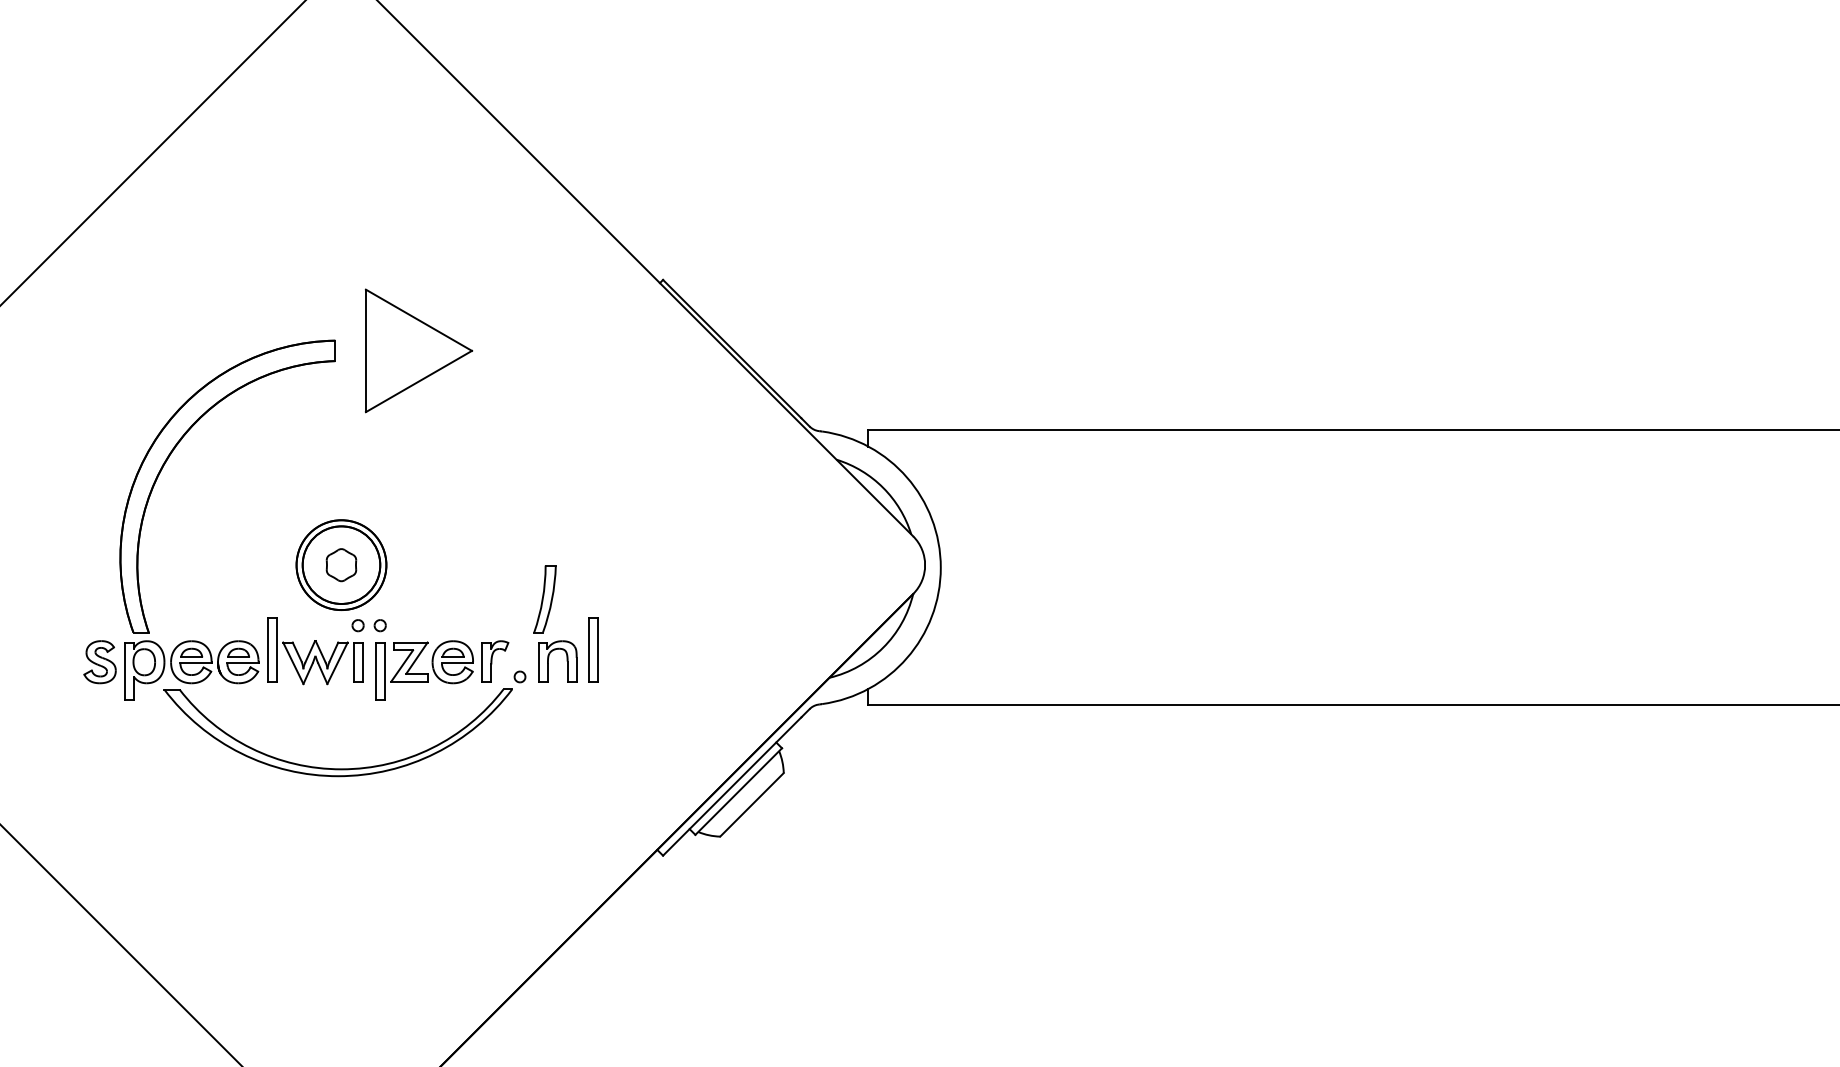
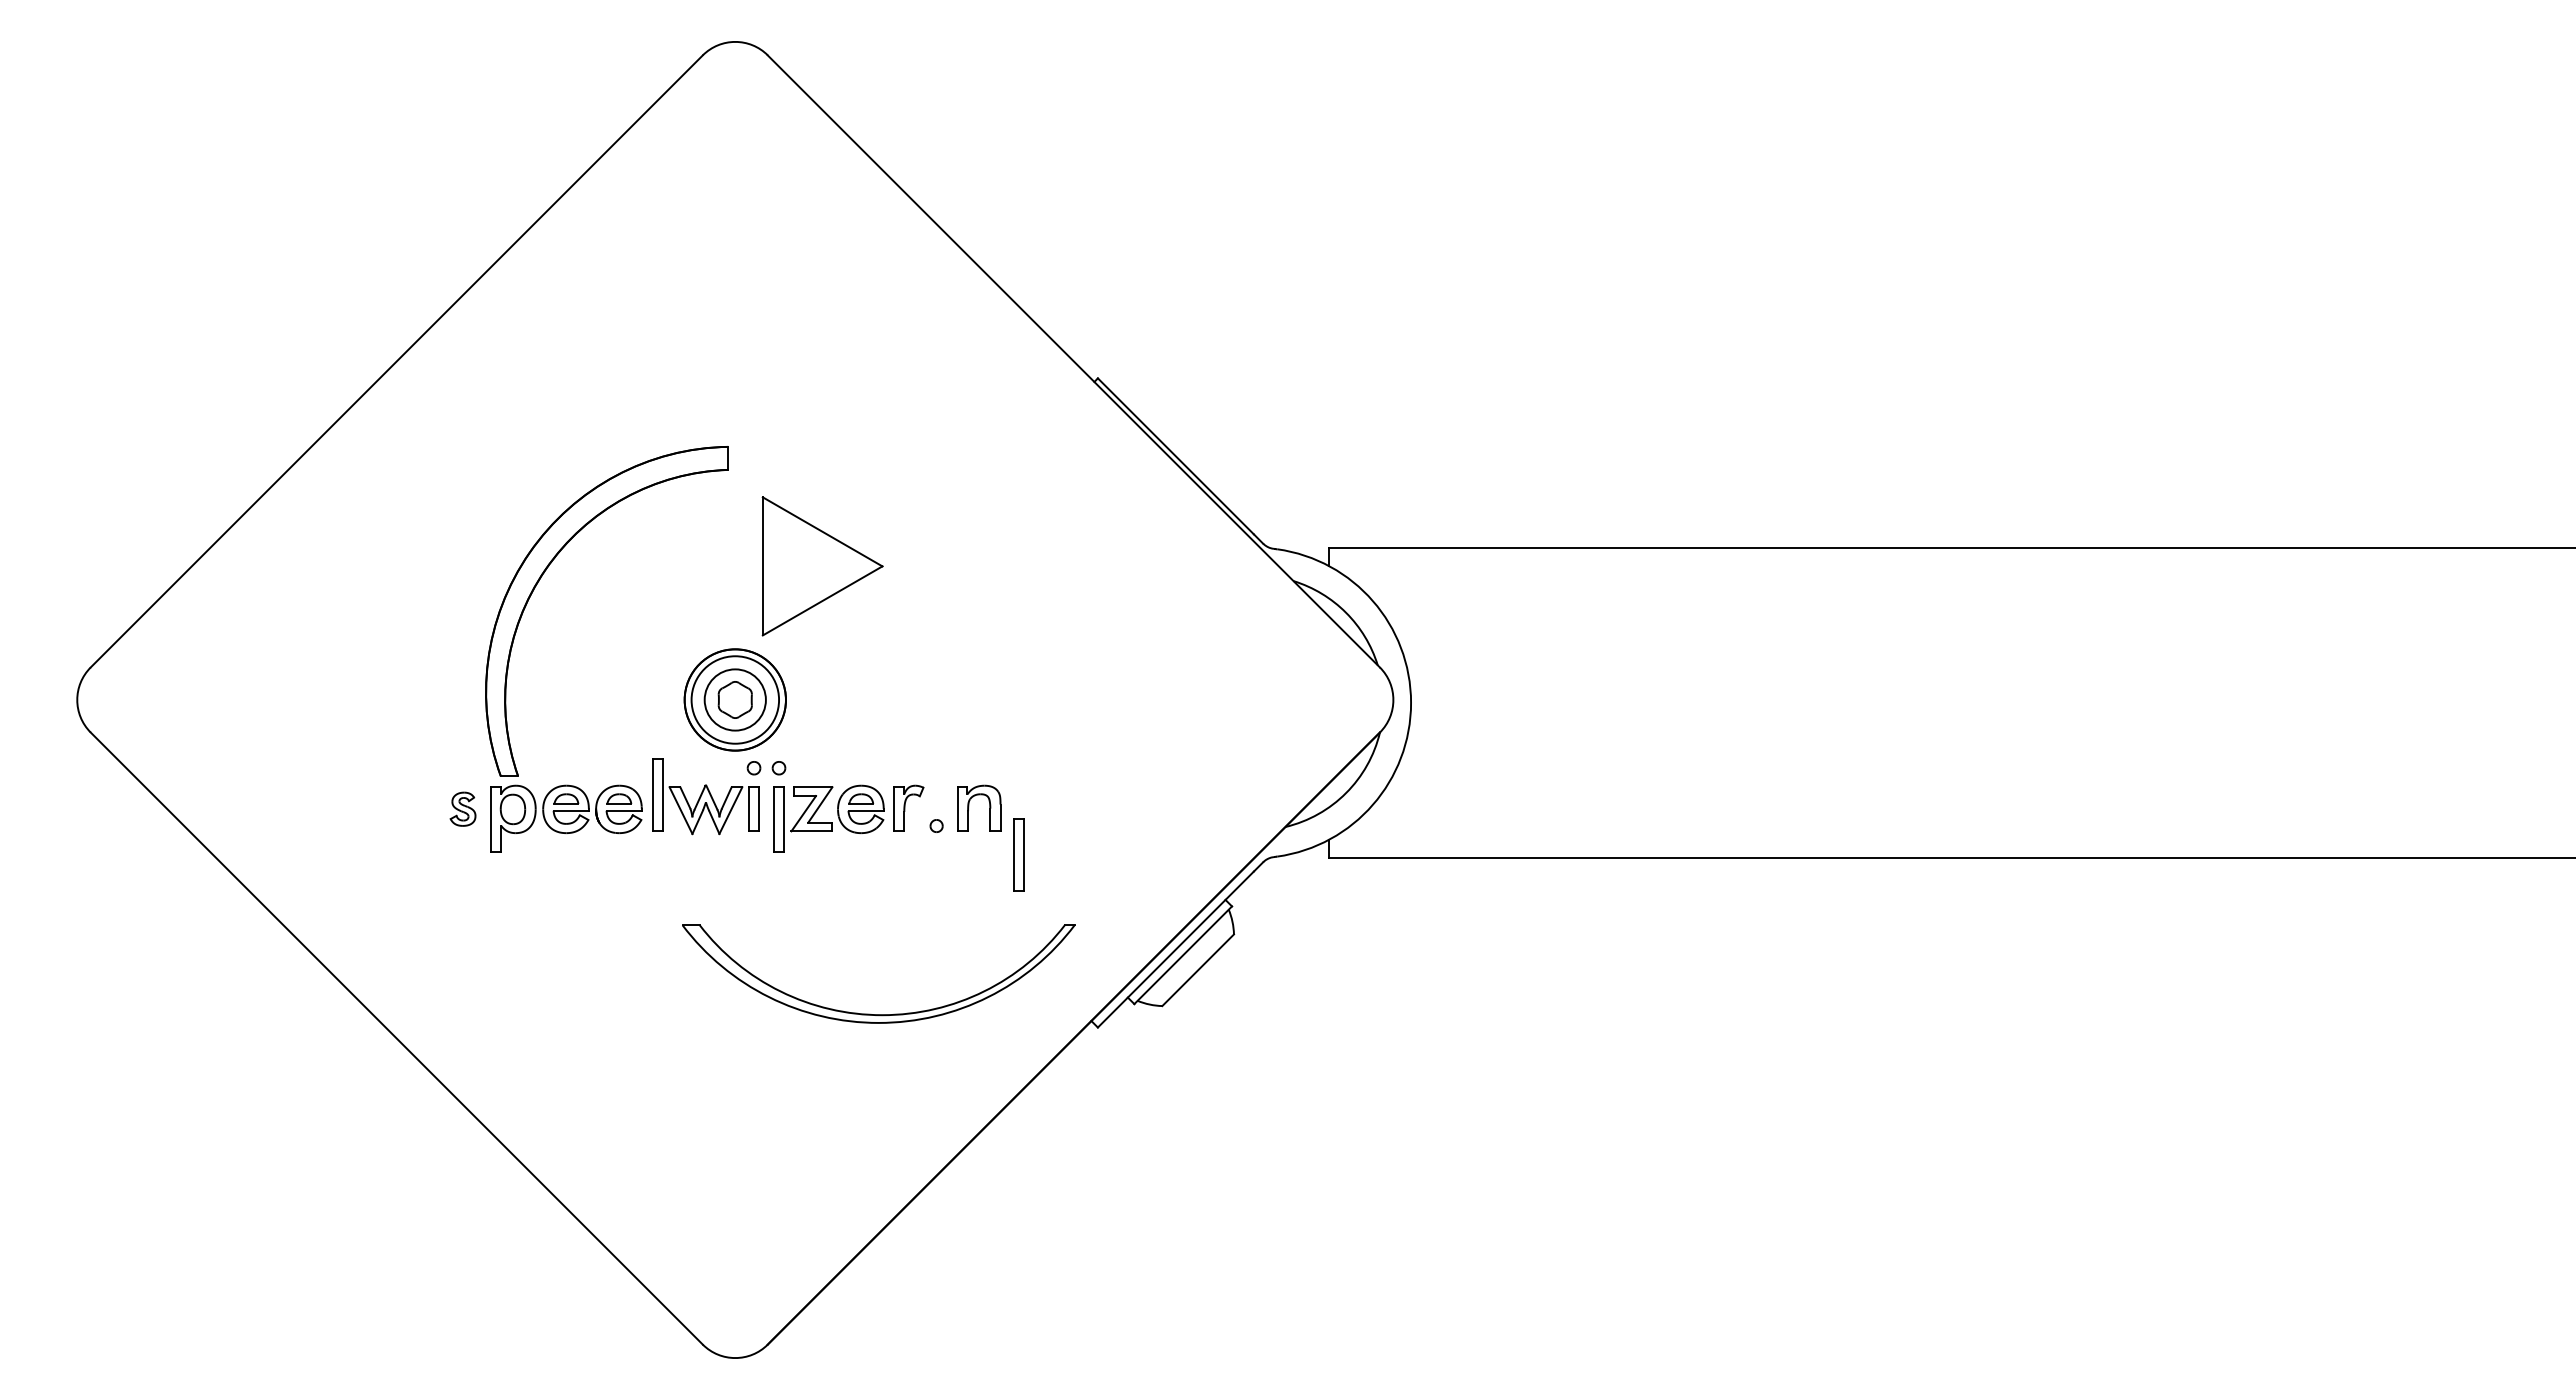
part: (418, 350) -> (822, 566), moved
circle: (341, 564) -> (735, 699), size x0.7
part: (544, 599) -> (964, 738), removed
part: (592, 648) -> (1018, 854), moved
part: (99, 661) -> (462, 808), size x0.7
part: (331, 767) -> (870, 1013), moved

